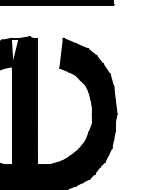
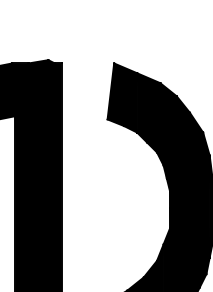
fill: (14, 52) -> (19, 89), added

